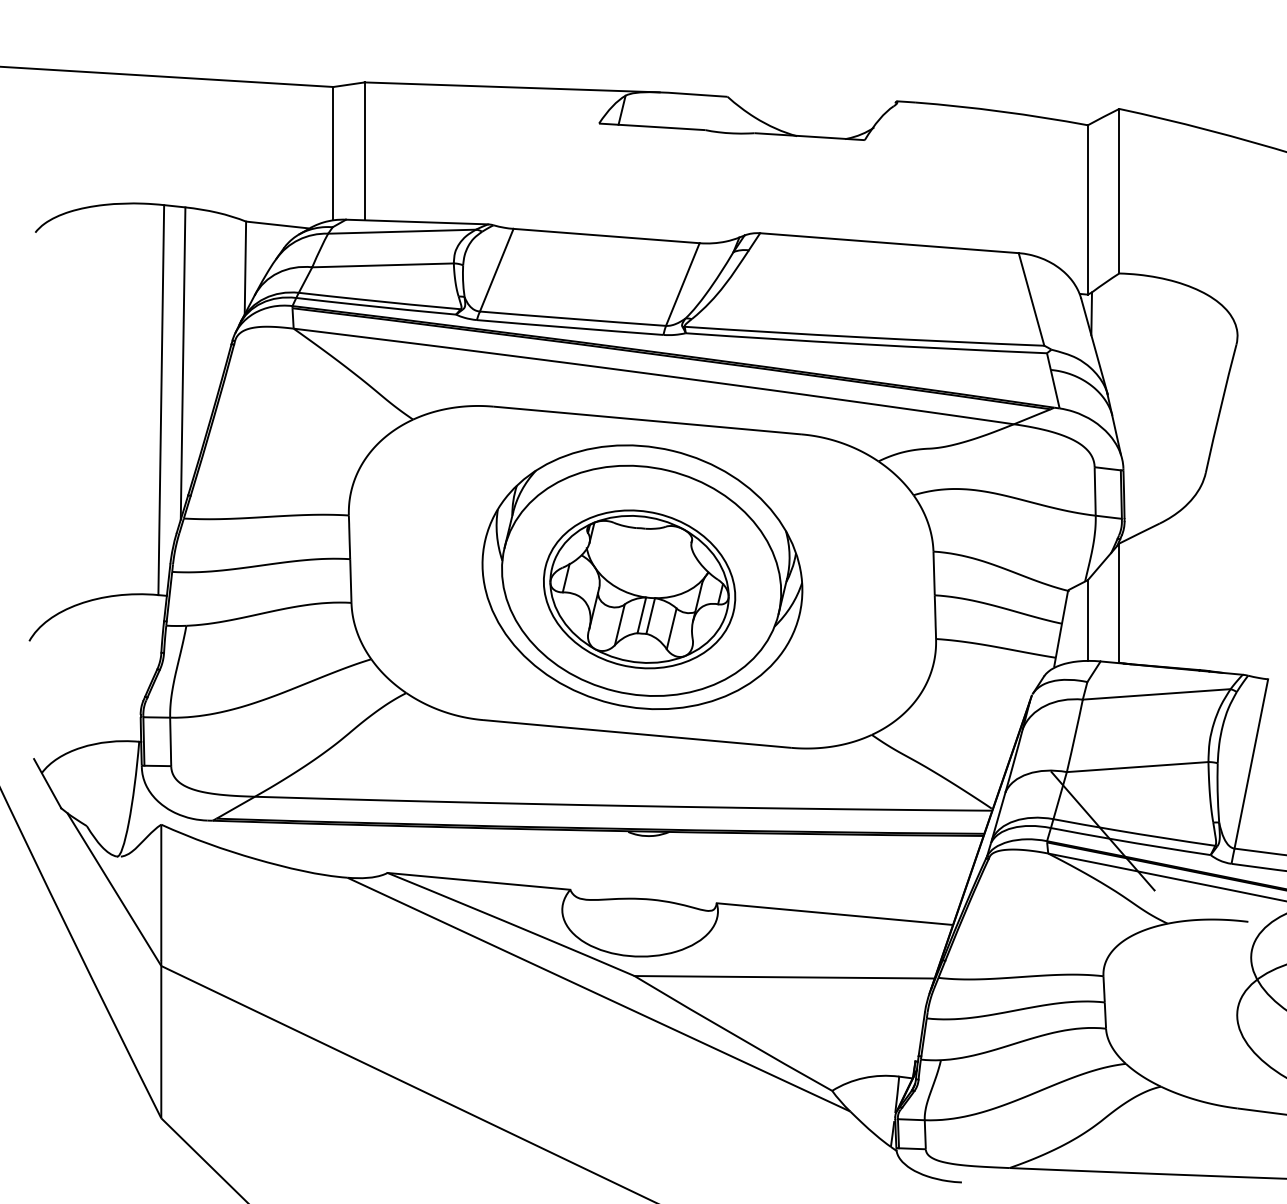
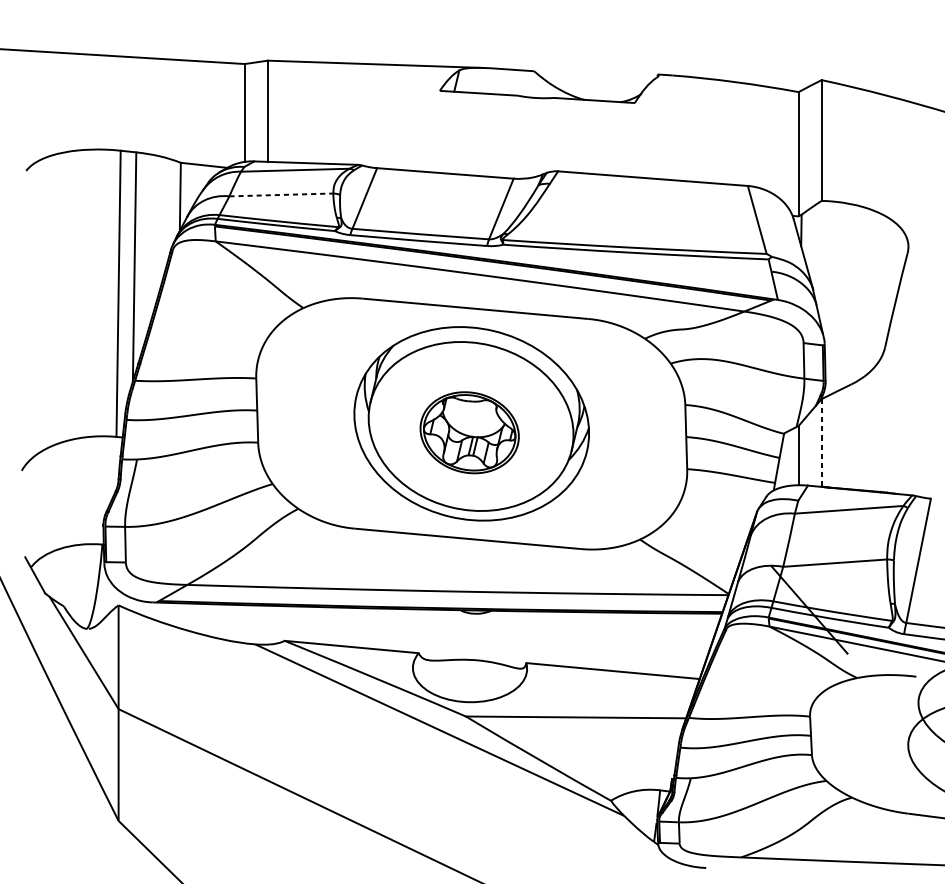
line: (383, 265) -> (281, 195), solid -> dashed
part: (639, 589) -> (469, 432), size x0.7
line: (1119, 603) -> (821, 443), solid -> dashed

